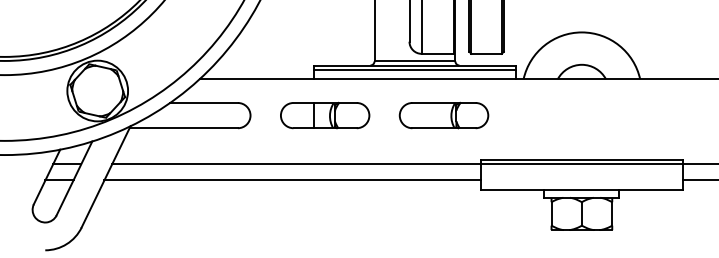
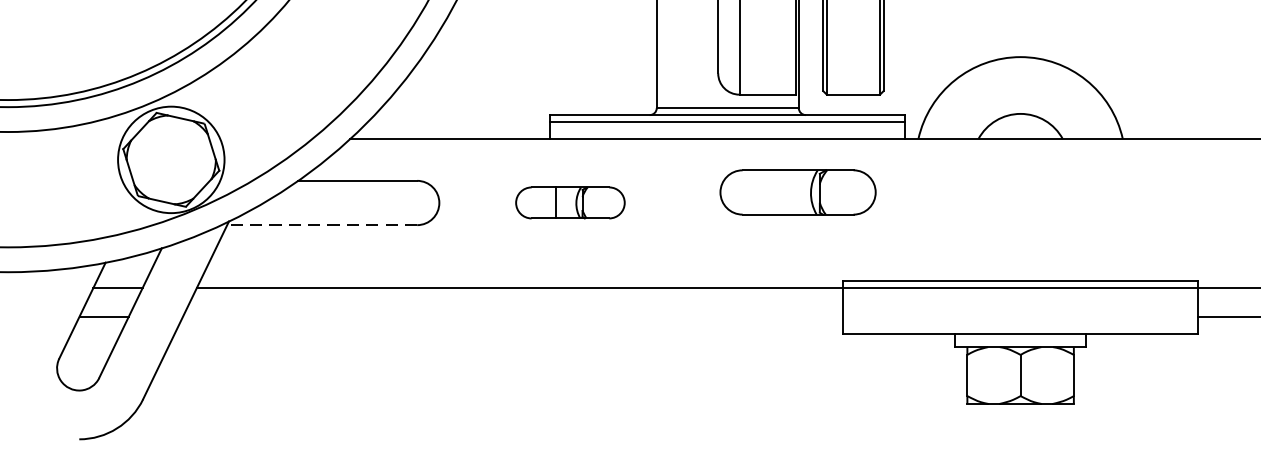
part: (325, 115) -> (570, 202), size x0.7
part: (443, 115) -> (797, 192), moved
line: (183, 128) -> (321, 225), solid -> dashed
line: (292, 180) -> (512, 316), removed

